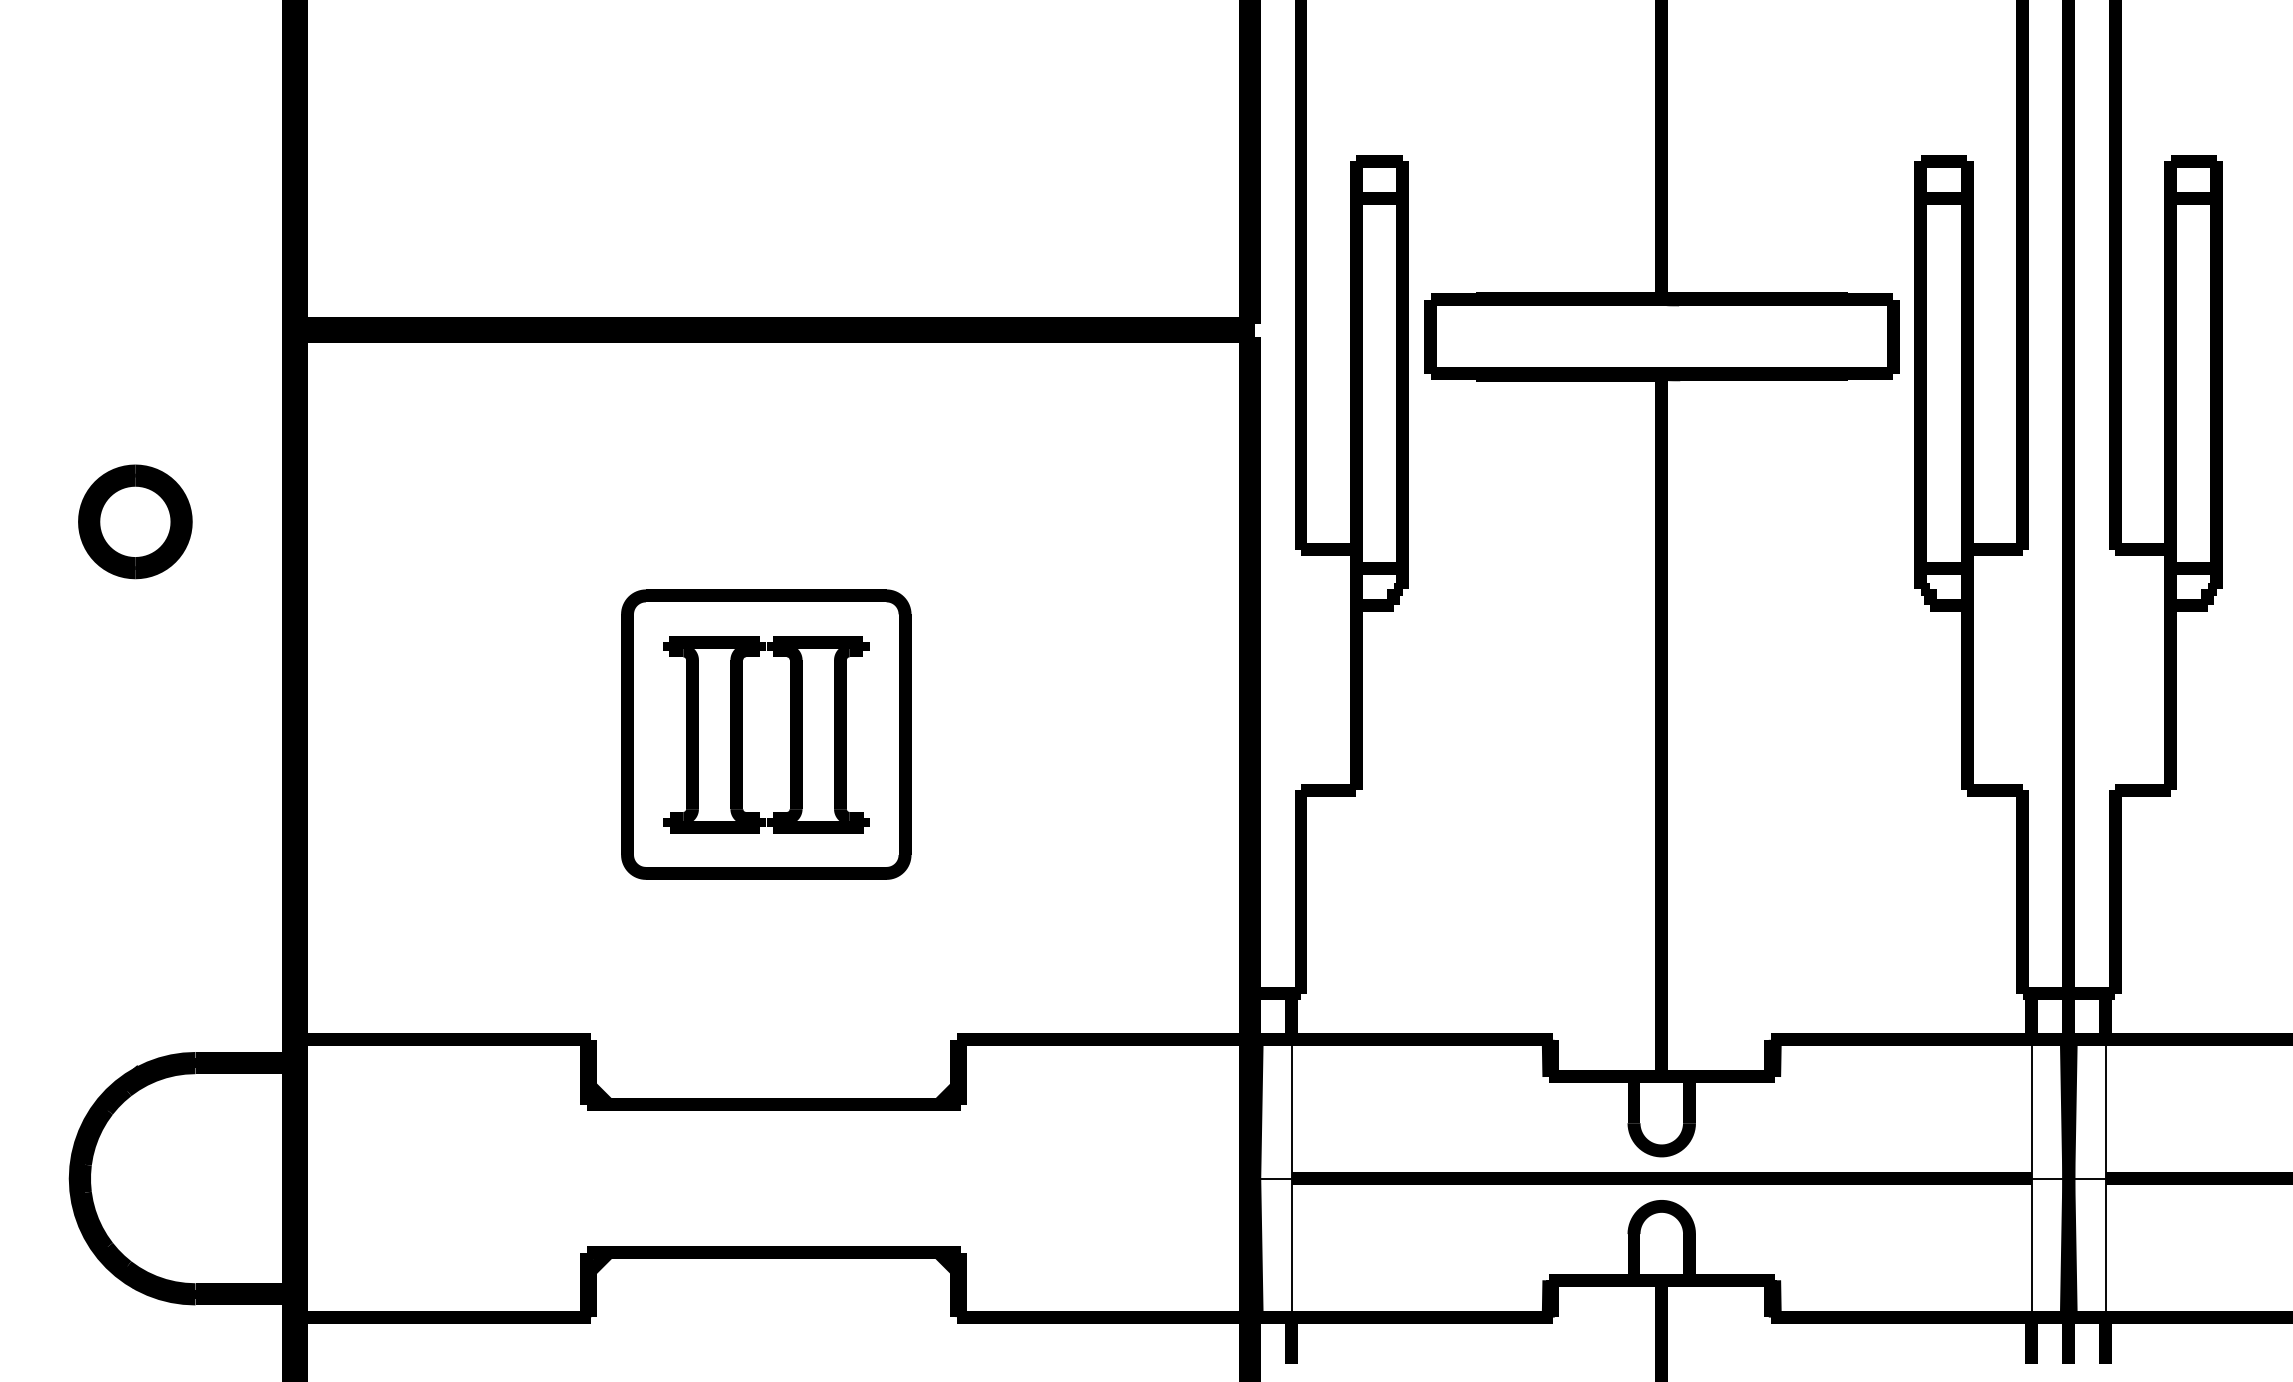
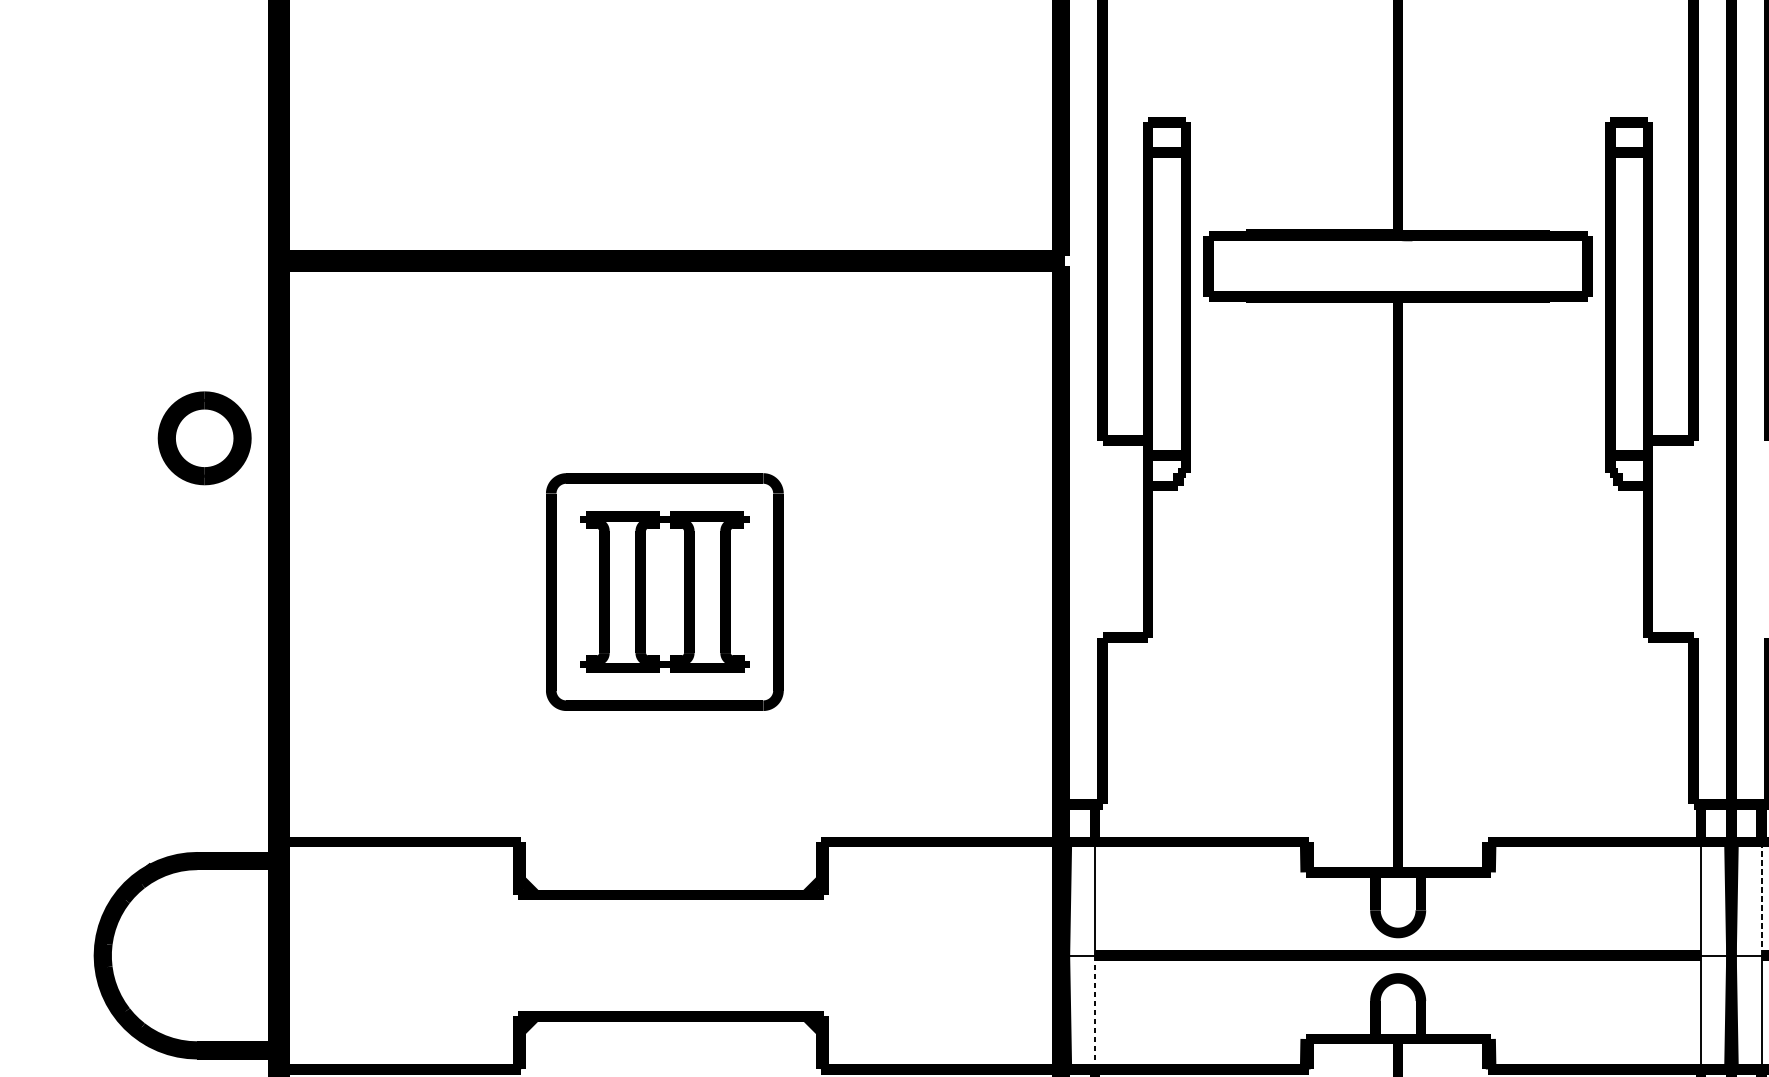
part: (135, 521) -> (204, 438), moved
line: (2105, 1109) -> (1761, 899), solid -> dashed
line: (1291, 1247) -> (1094, 1012), solid -> dashed

